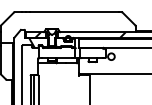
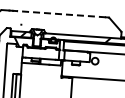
line: (74, 12) -> (61, 14), solid -> dashed

